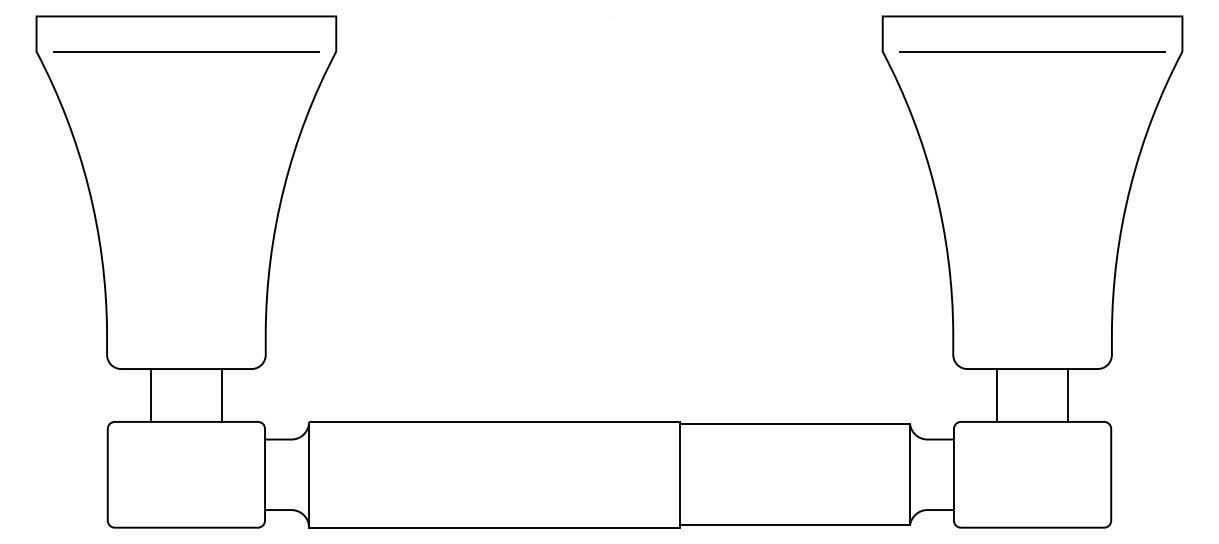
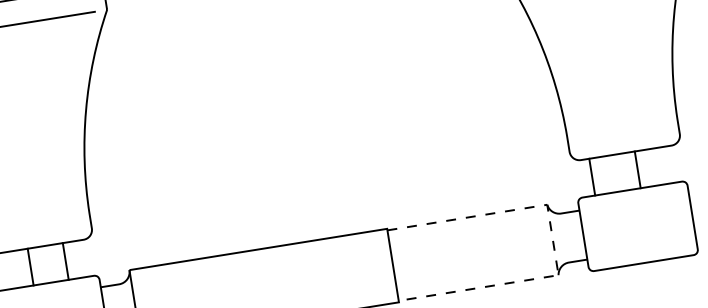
line: (151, 395) -> (30, 267), moved
line: (997, 395) -> (592, 177), moved
line: (1067, 395) -> (637, 169), moved
line: (910, 474) -> (553, 239), solid -> dashed

